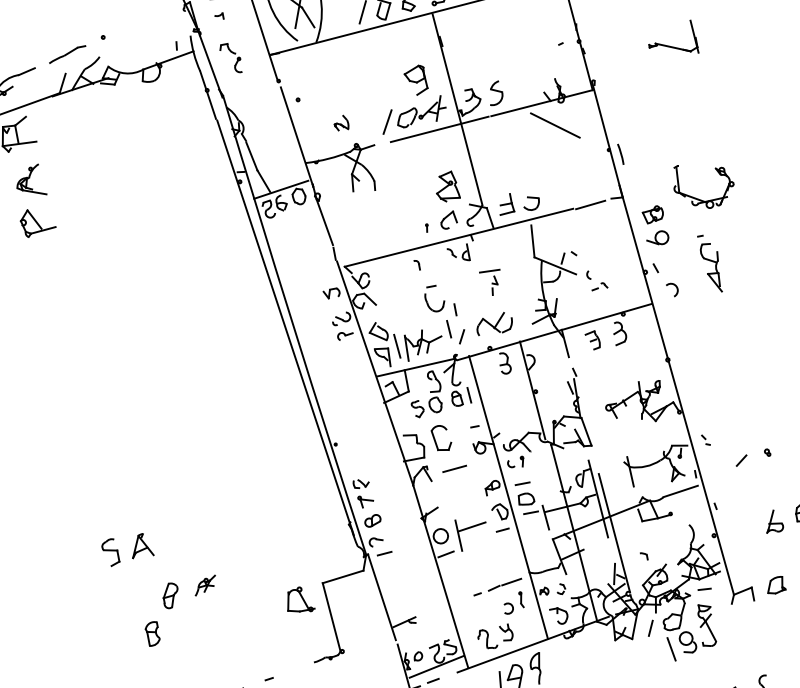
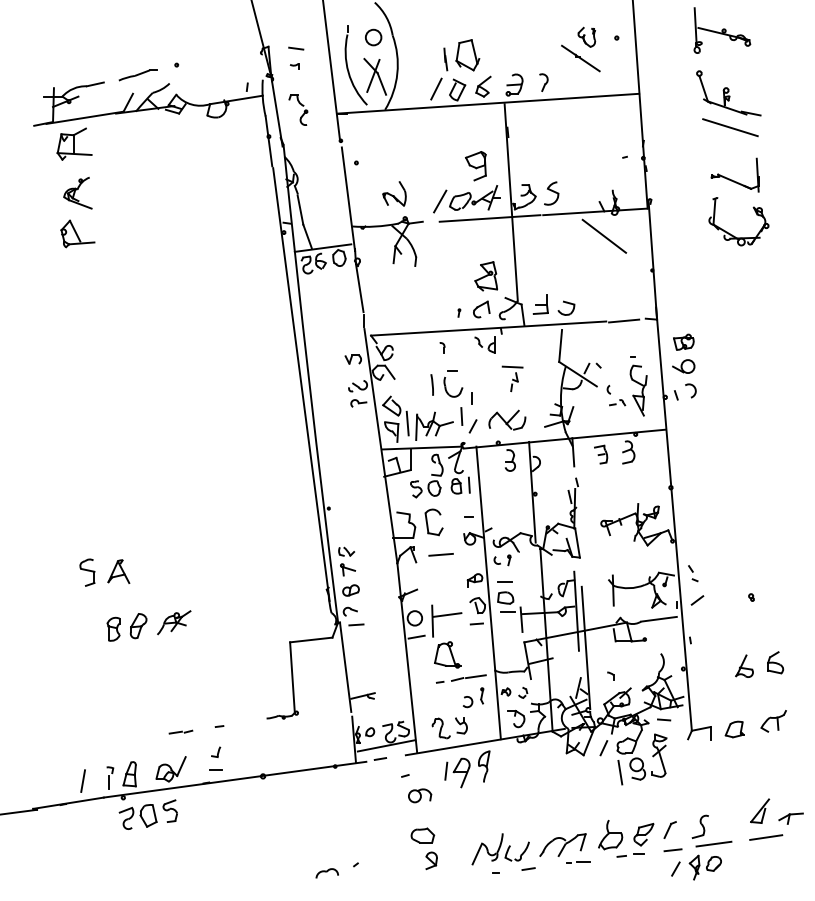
part: (341, 122) -> (394, 193), size x1.67
line: (619, 154) -> (431, 384), moved
part: (699, 198) -> (732, 234), moved
part: (711, 263) -> (638, 386), moved
arc: (676, 288) -> (694, 390), moved
part: (706, 439) -> (693, 573), size x1.43
line: (741, 460) -> (697, 600), moved
part: (205, 585) -> (174, 622), size x1.43
part: (298, 600) -> (447, 654), moved
part: (152, 633) -> (113, 628), moved

